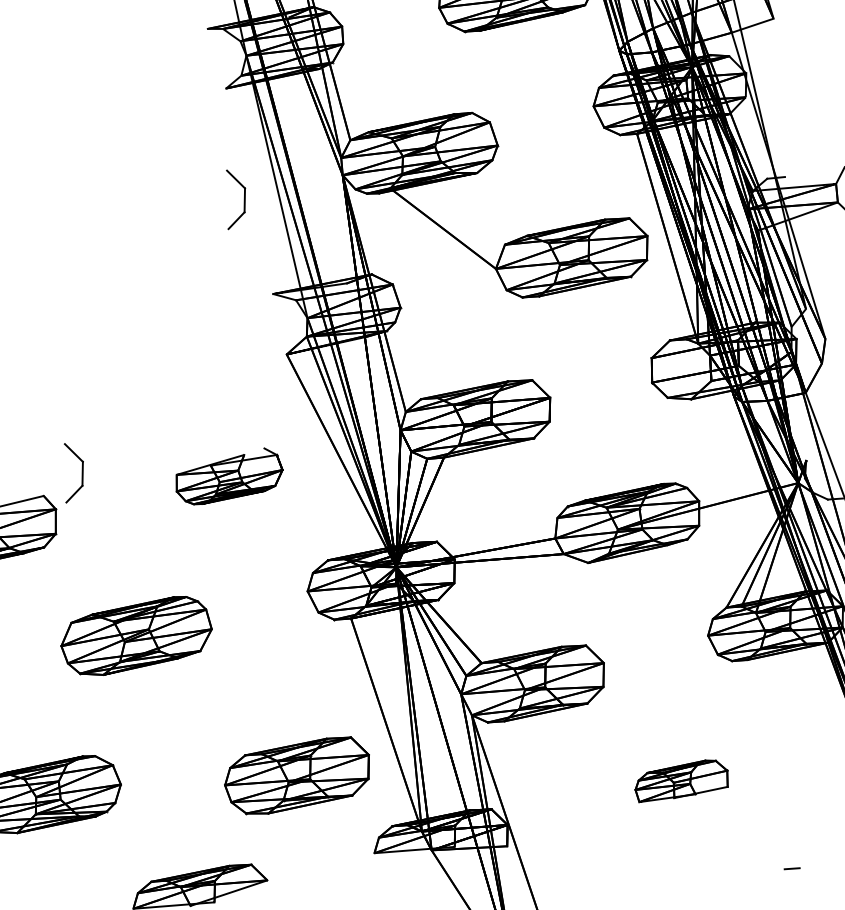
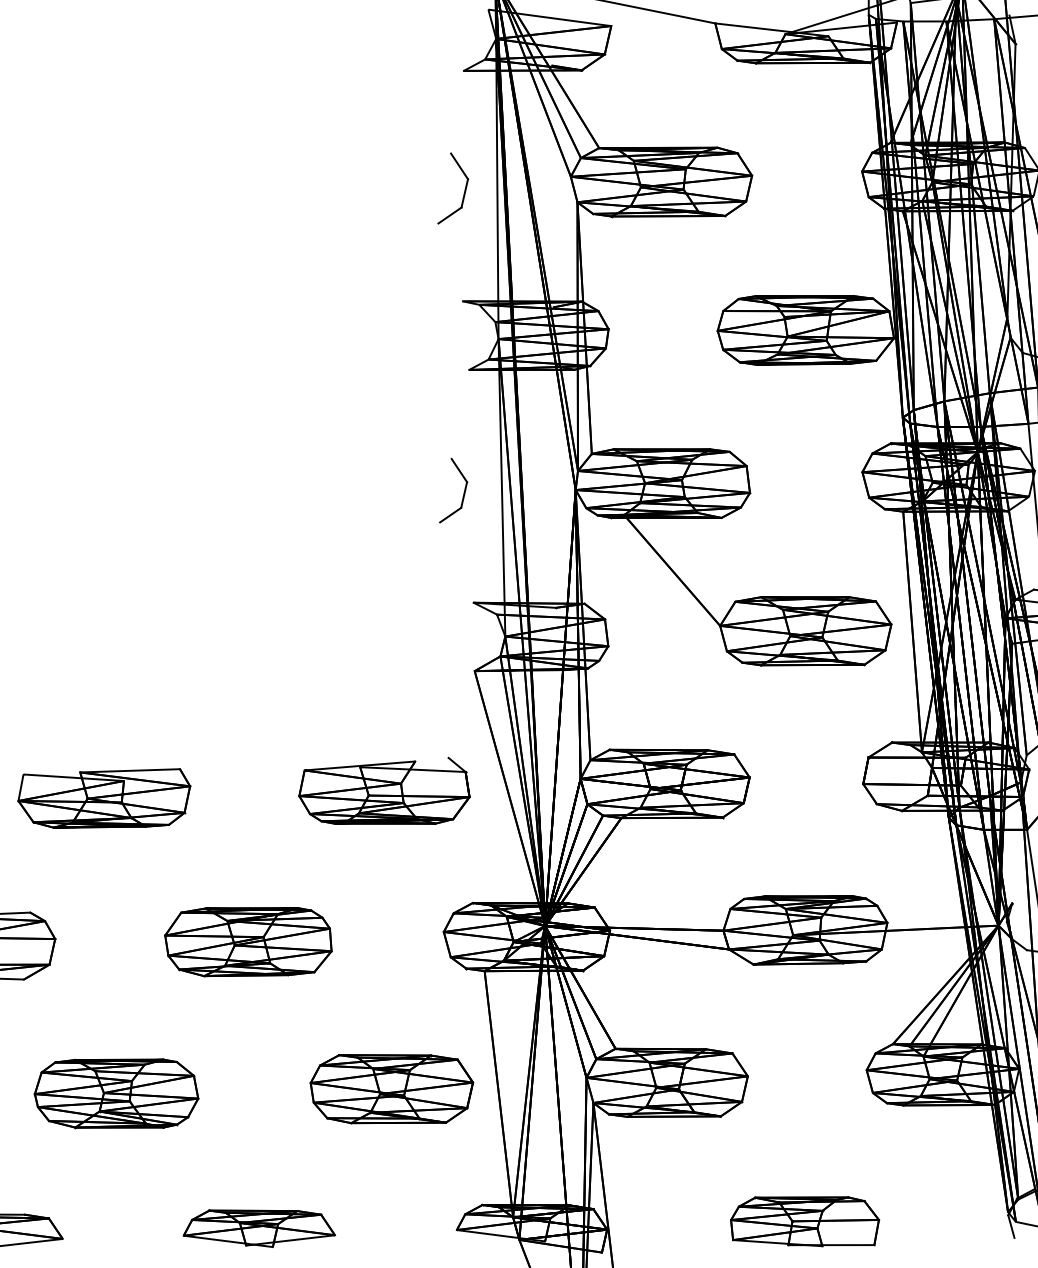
part: (81, 471) -> (226, 751), removed
part: (228, 476) -> (384, 790), size x1.43
part: (297, 776) -> (391, 1089), moved
part: (681, 781) -> (805, 1221), size x1.43

